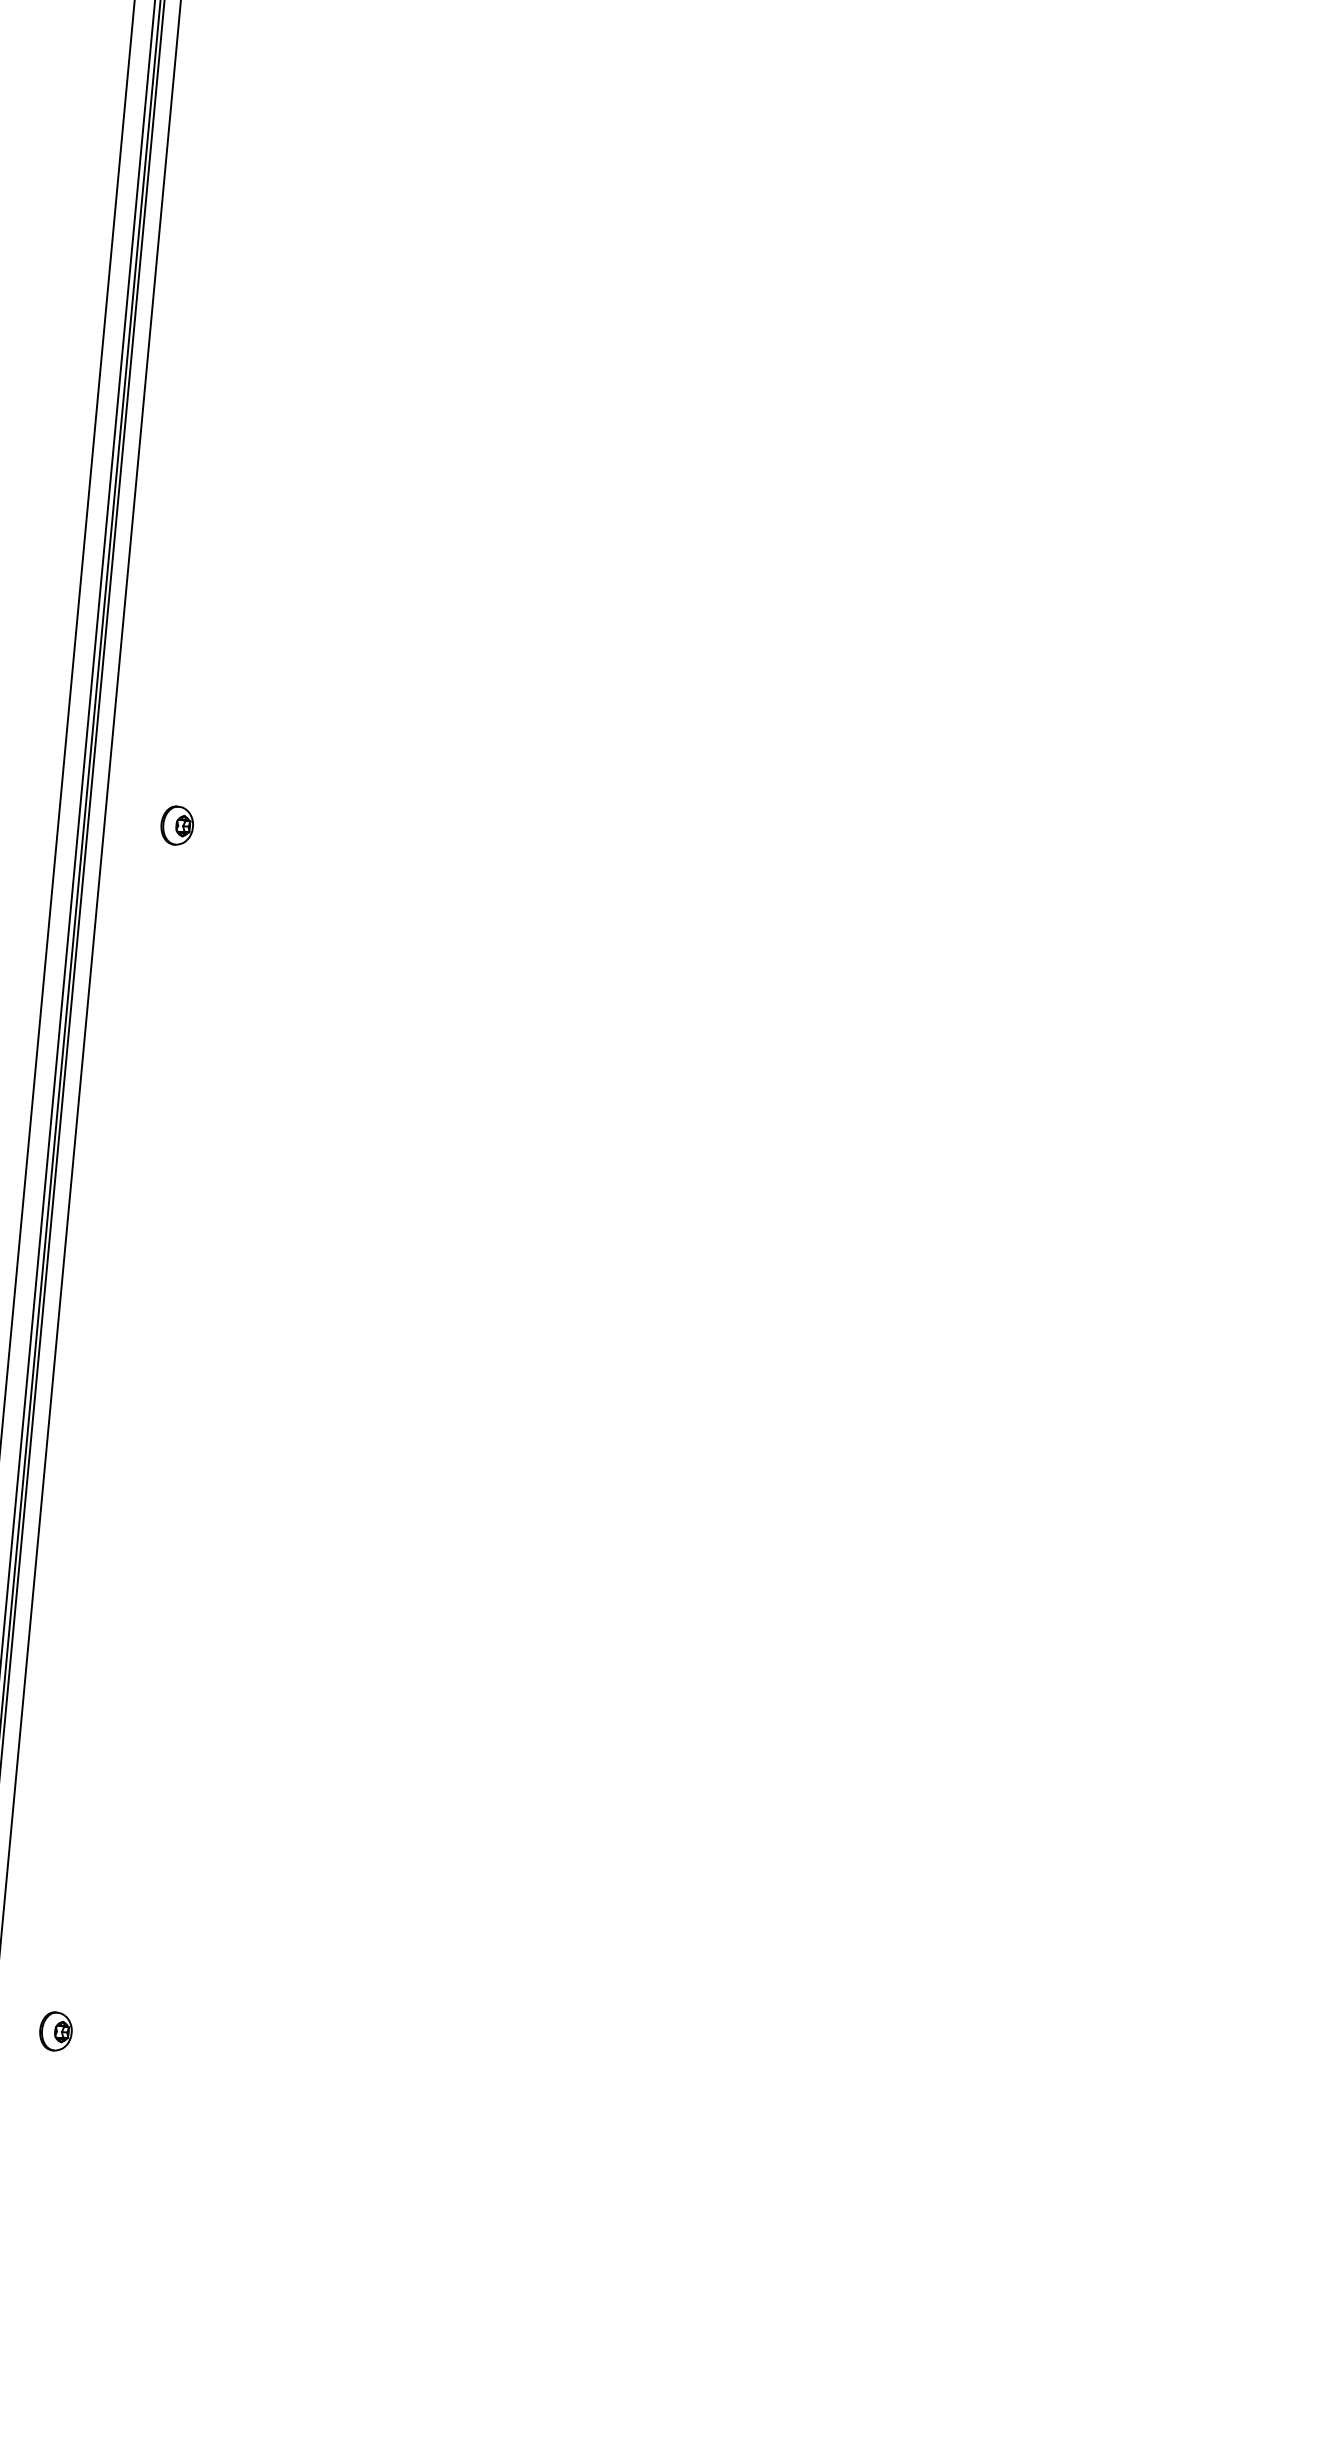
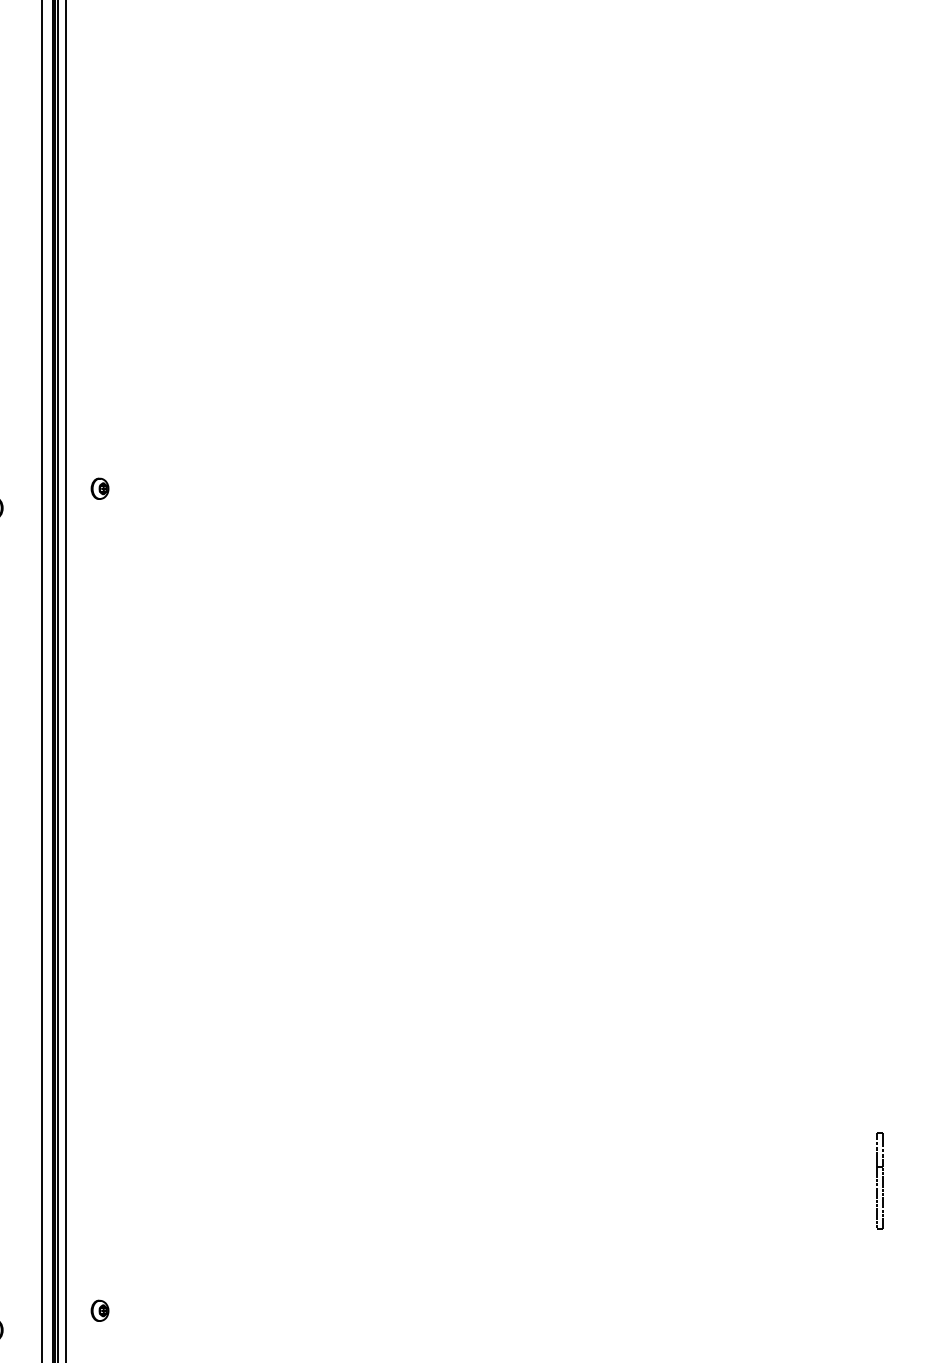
part: (176, 824) -> (99, 488), moved
part: (54, 2030) -> (99, 1310), moved

